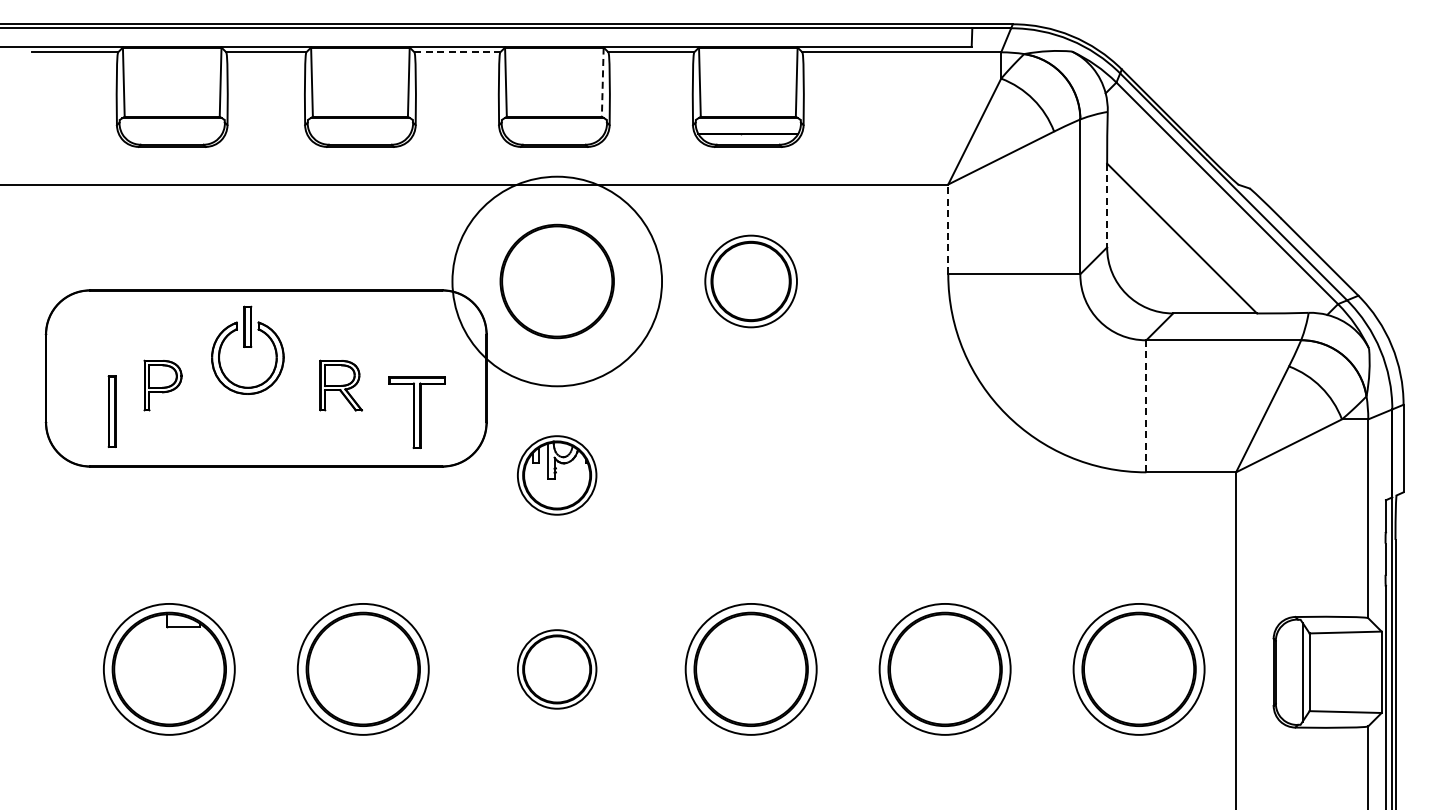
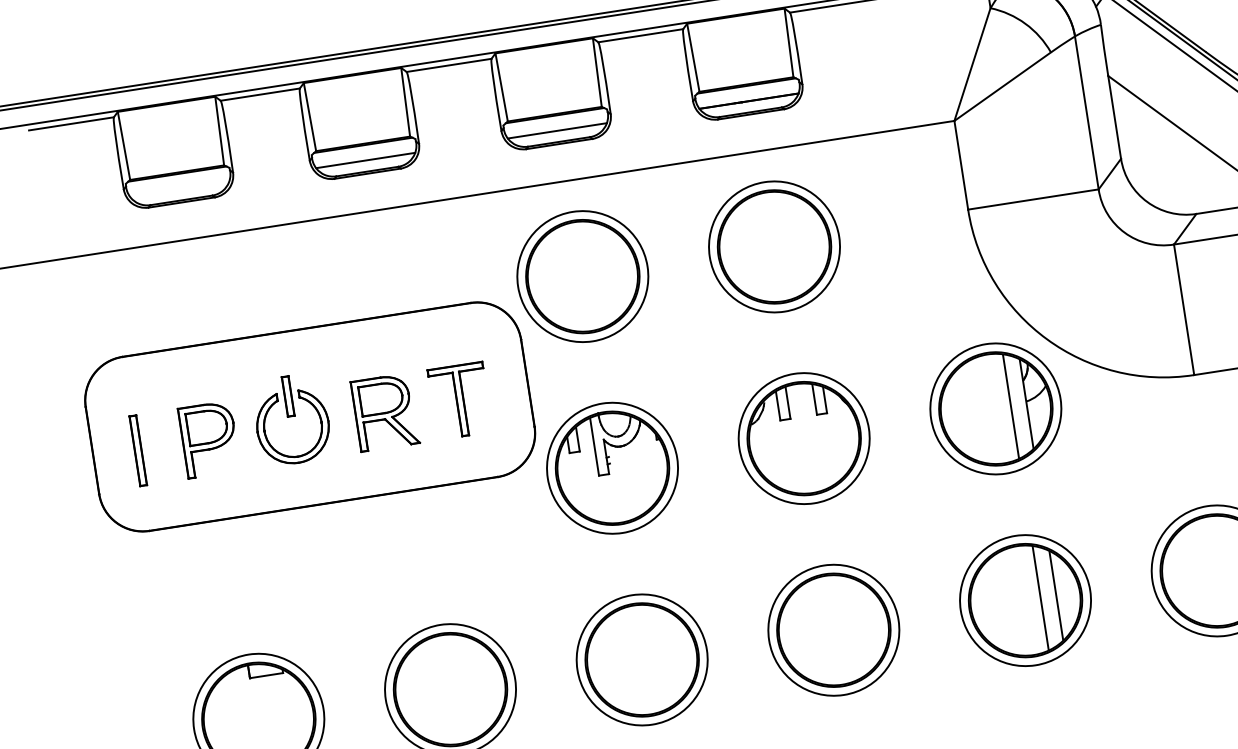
line: (457, 52) -> (449, 65), dashed -> solid
line: (602, 82) -> (597, 73), dashed -> solid
line: (360, 133) -> (365, 160), added
line: (554, 133) -> (557, 130), added
line: (1107, 205) -> (1114, 117), dashed -> solid
line: (948, 229) -> (961, 165), dashed -> solid
circle: (556, 281) -> (582, 276), size x0.62
part: (750, 281) -> (773, 247), size x1.43
part: (247, 349) -> (291, 418), moved
part: (162, 385) -> (208, 439), size x1.43
part: (340, 385) -> (384, 412), size x1.43
line: (1146, 405) -> (1184, 309), dashed -> solid
part: (111, 411) -> (137, 450), moved
part: (416, 412) -> (459, 400), moved
part: (556, 475) -> (611, 468), size x1.67
part: (750, 475) -> (803, 438), added
part: (944, 475) -> (995, 409), added
part: (556, 669) -> (641, 660), size x1.67
line: (960, 669) -> (1040, 598), added
line: (976, 669) -> (1056, 595), added

